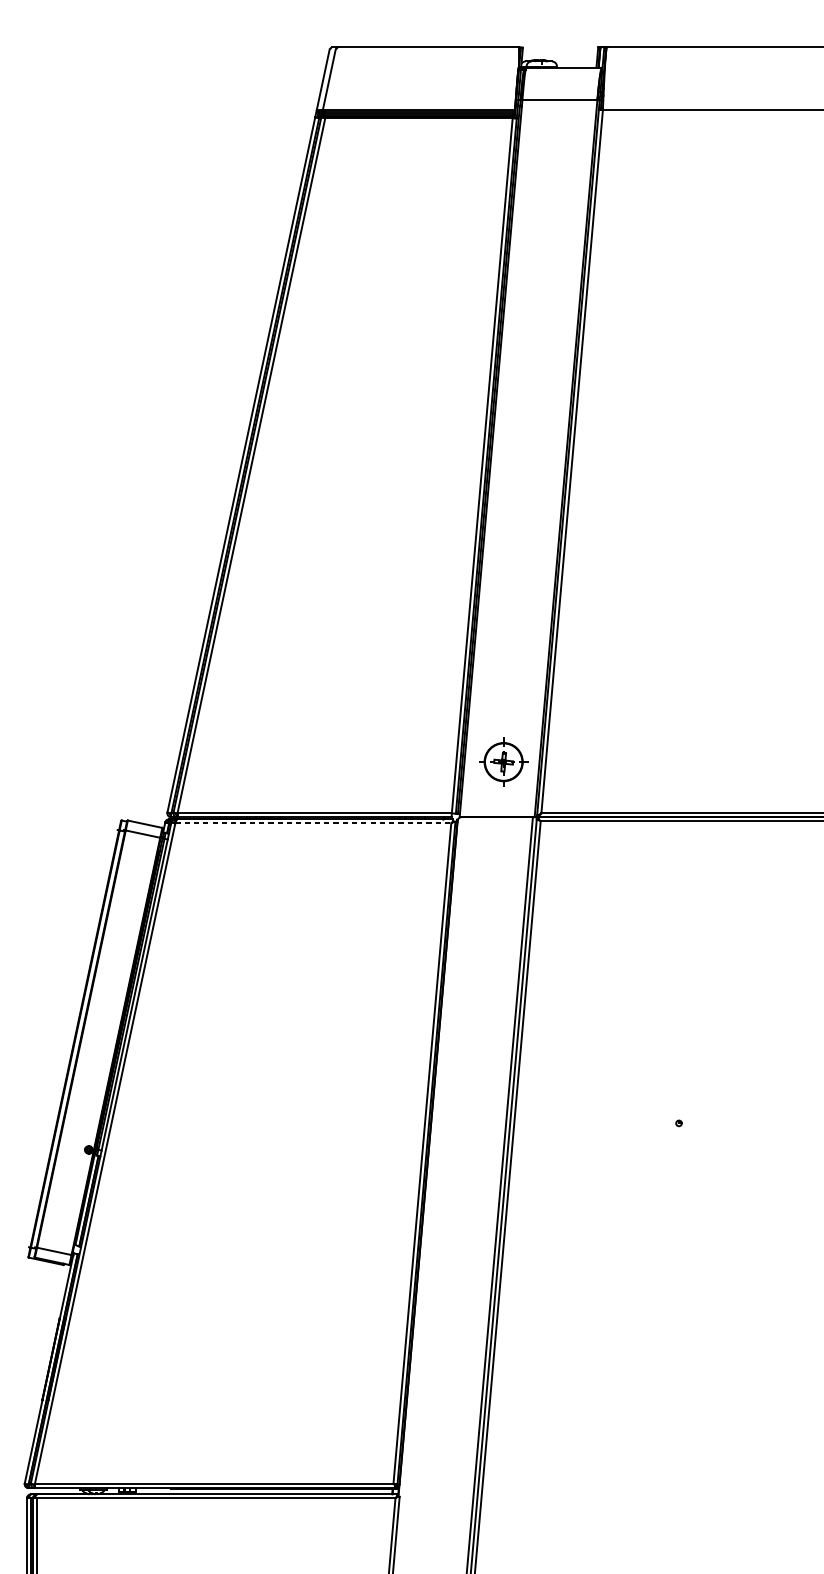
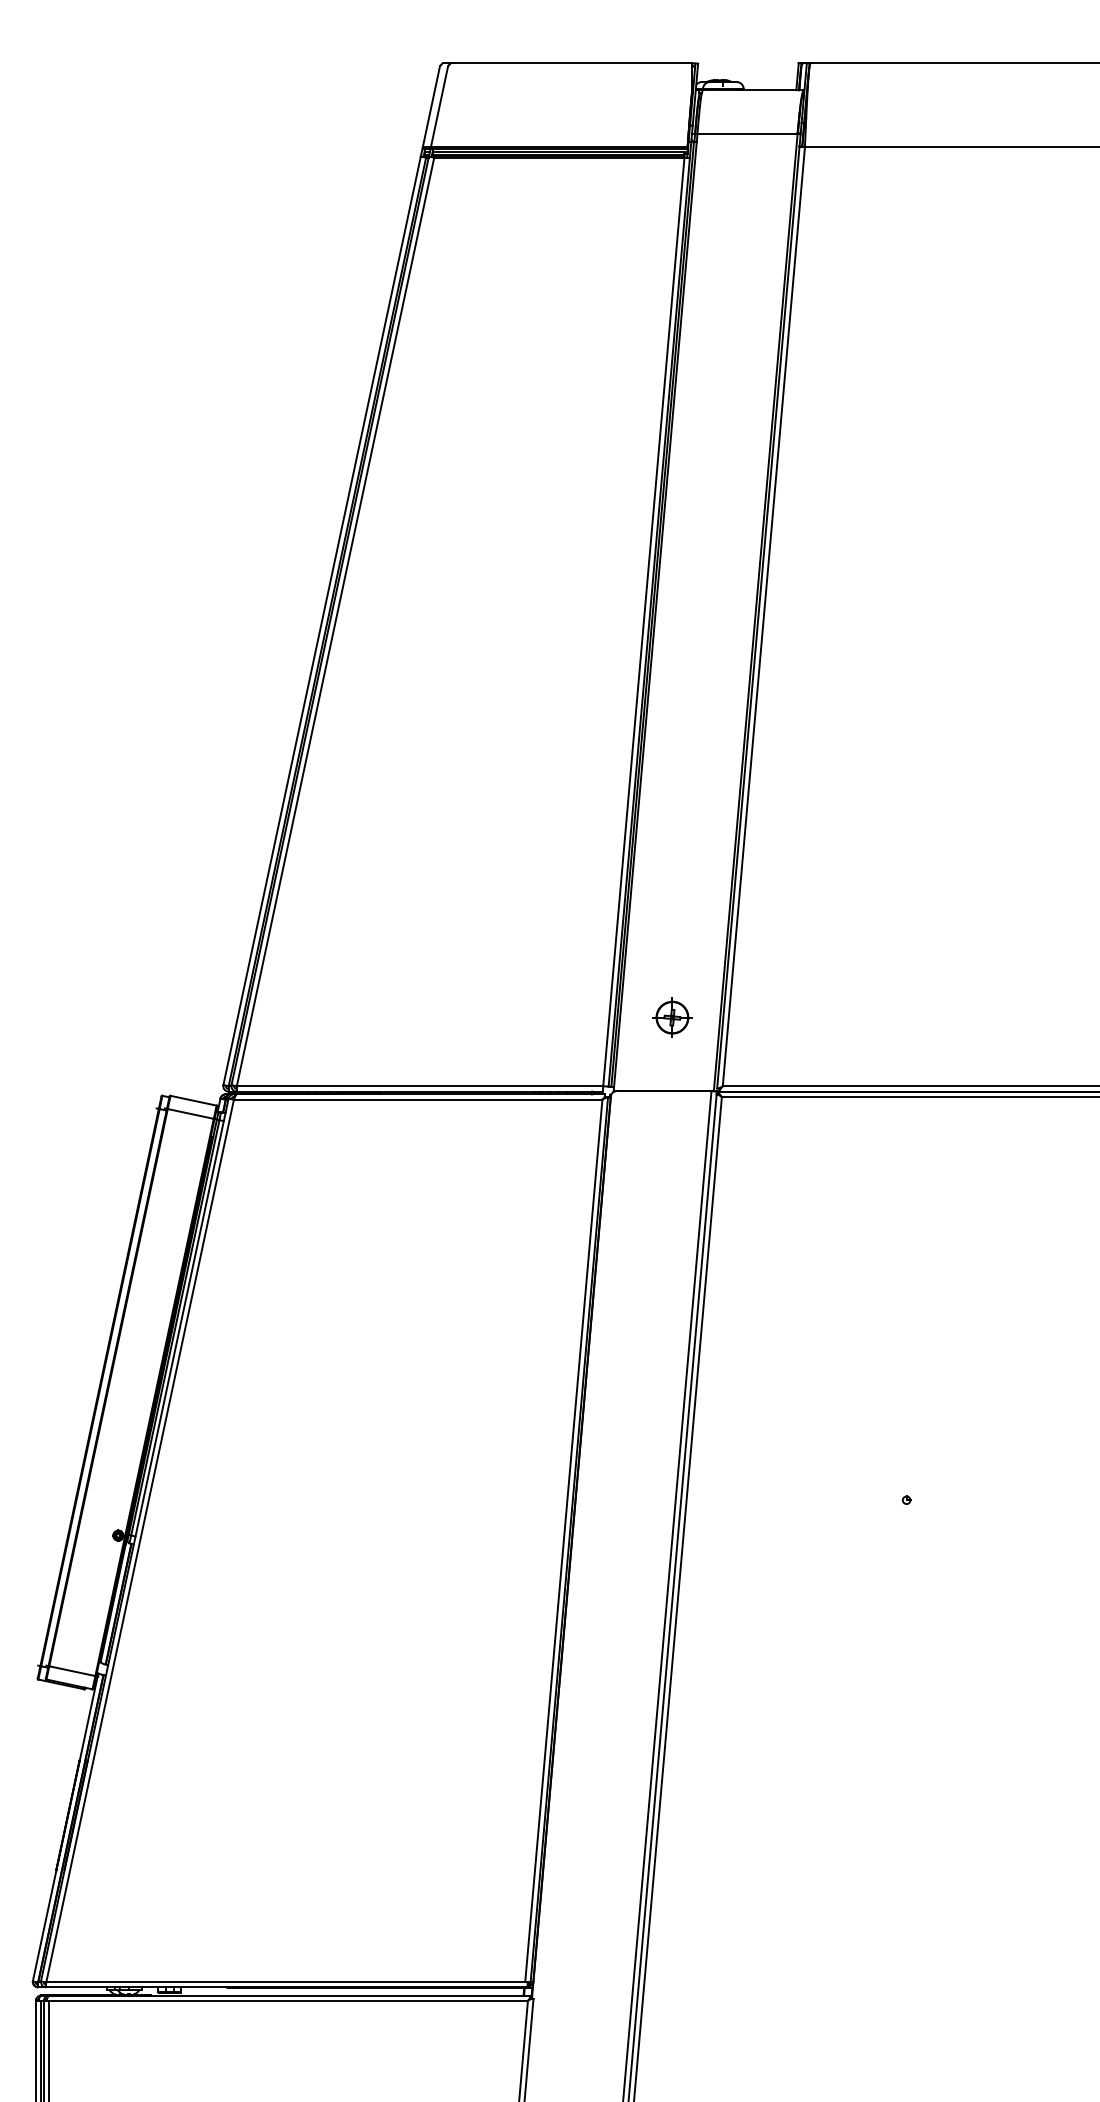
part: (503, 761) -> (672, 1017), size x0.62
line: (313, 823) -> (418, 1099), dashed -> solid

